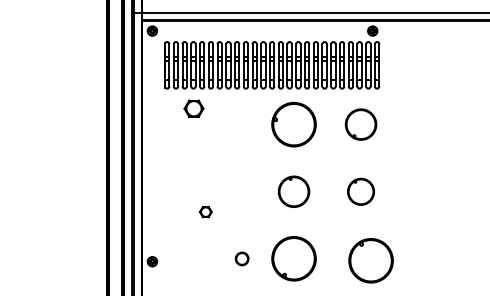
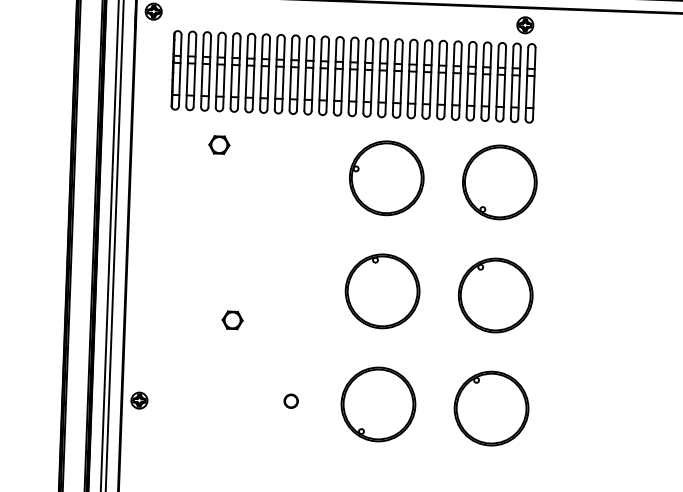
part: (194, 108) -> (219, 144), size x0.62
part: (360, 124) -> (498, 182), size x1.43
part: (293, 191) -> (381, 290), size x1.43
part: (360, 191) -> (494, 295), size x1.67
part: (242, 258) -> (291, 400), size x0.62
part: (370, 260) -> (490, 408), moved

